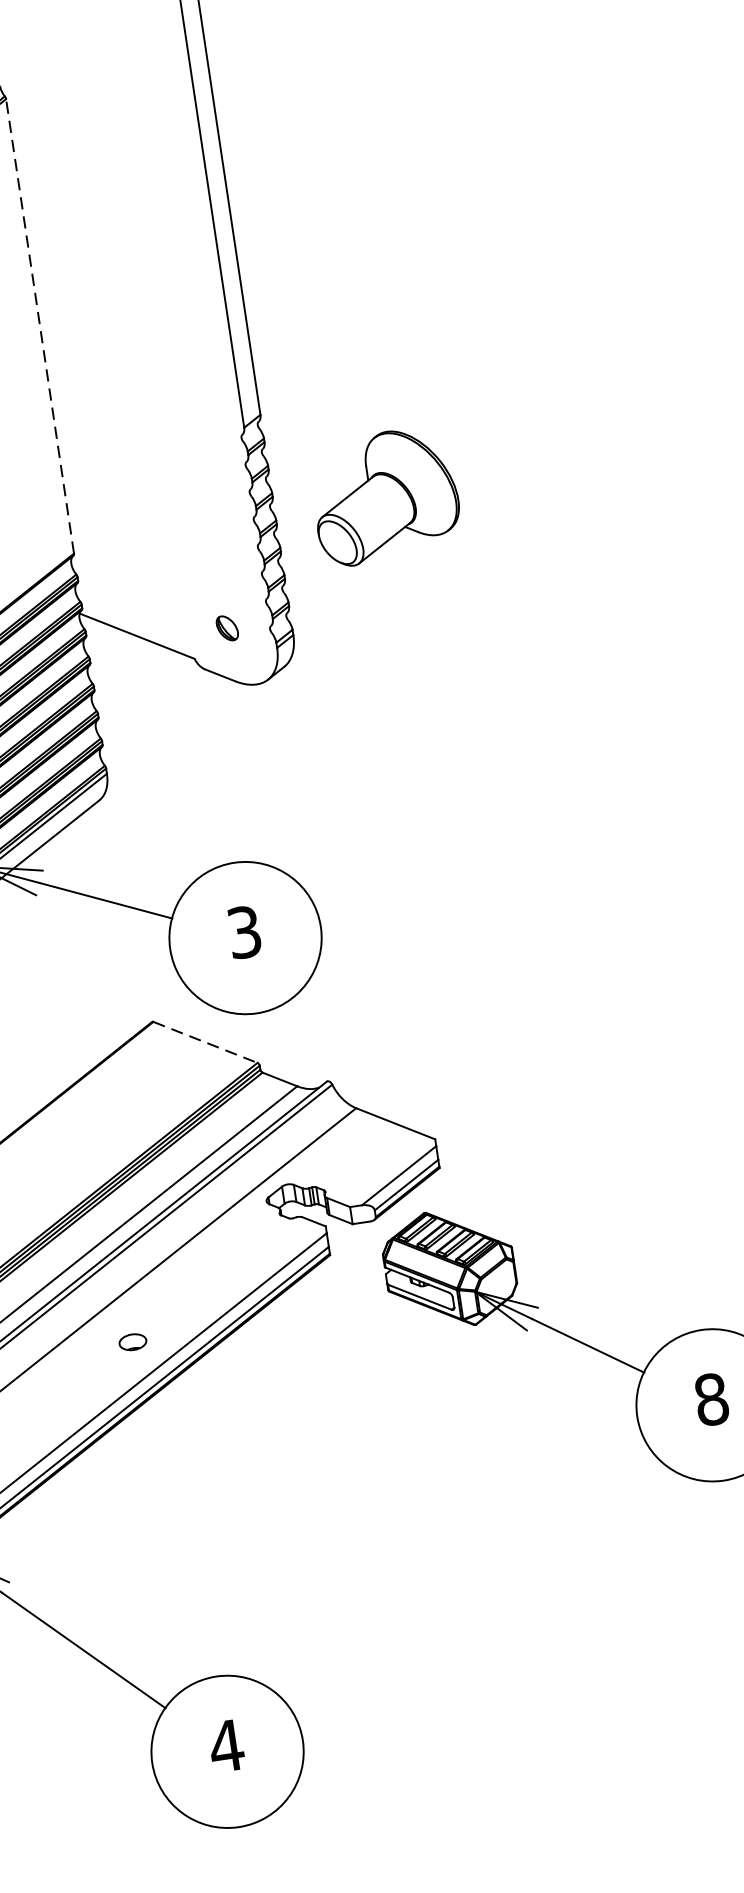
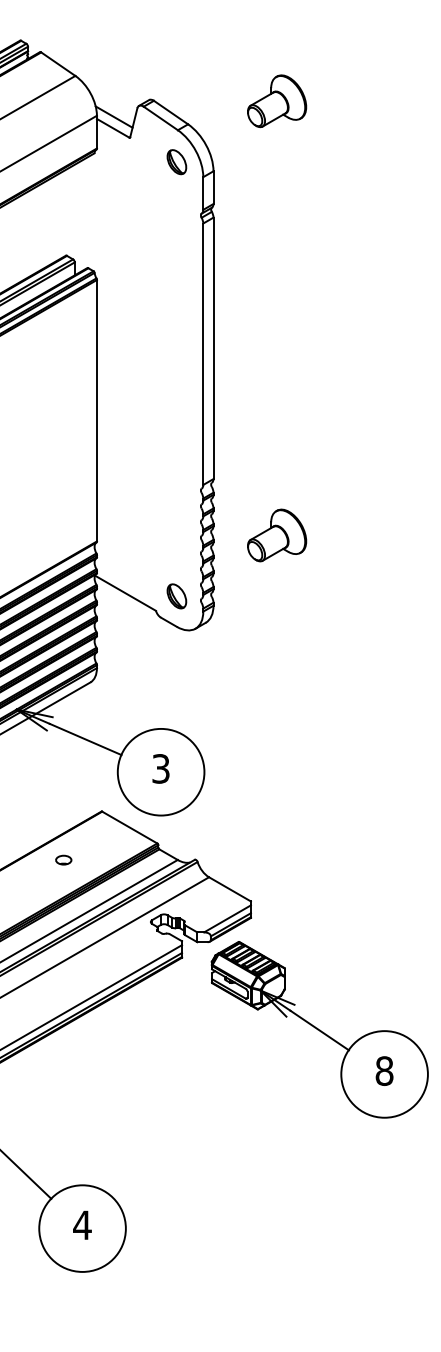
line: (39, 326) -> (96, 410), dashed -> solid
part: (386, 496) -> (277, 535), size x0.71
part: (226, 628) -> (176, 596), size x1.67
line: (204, 1042) -> (129, 827), dashed -> solid
part: (132, 1341) -> (63, 859), moved

